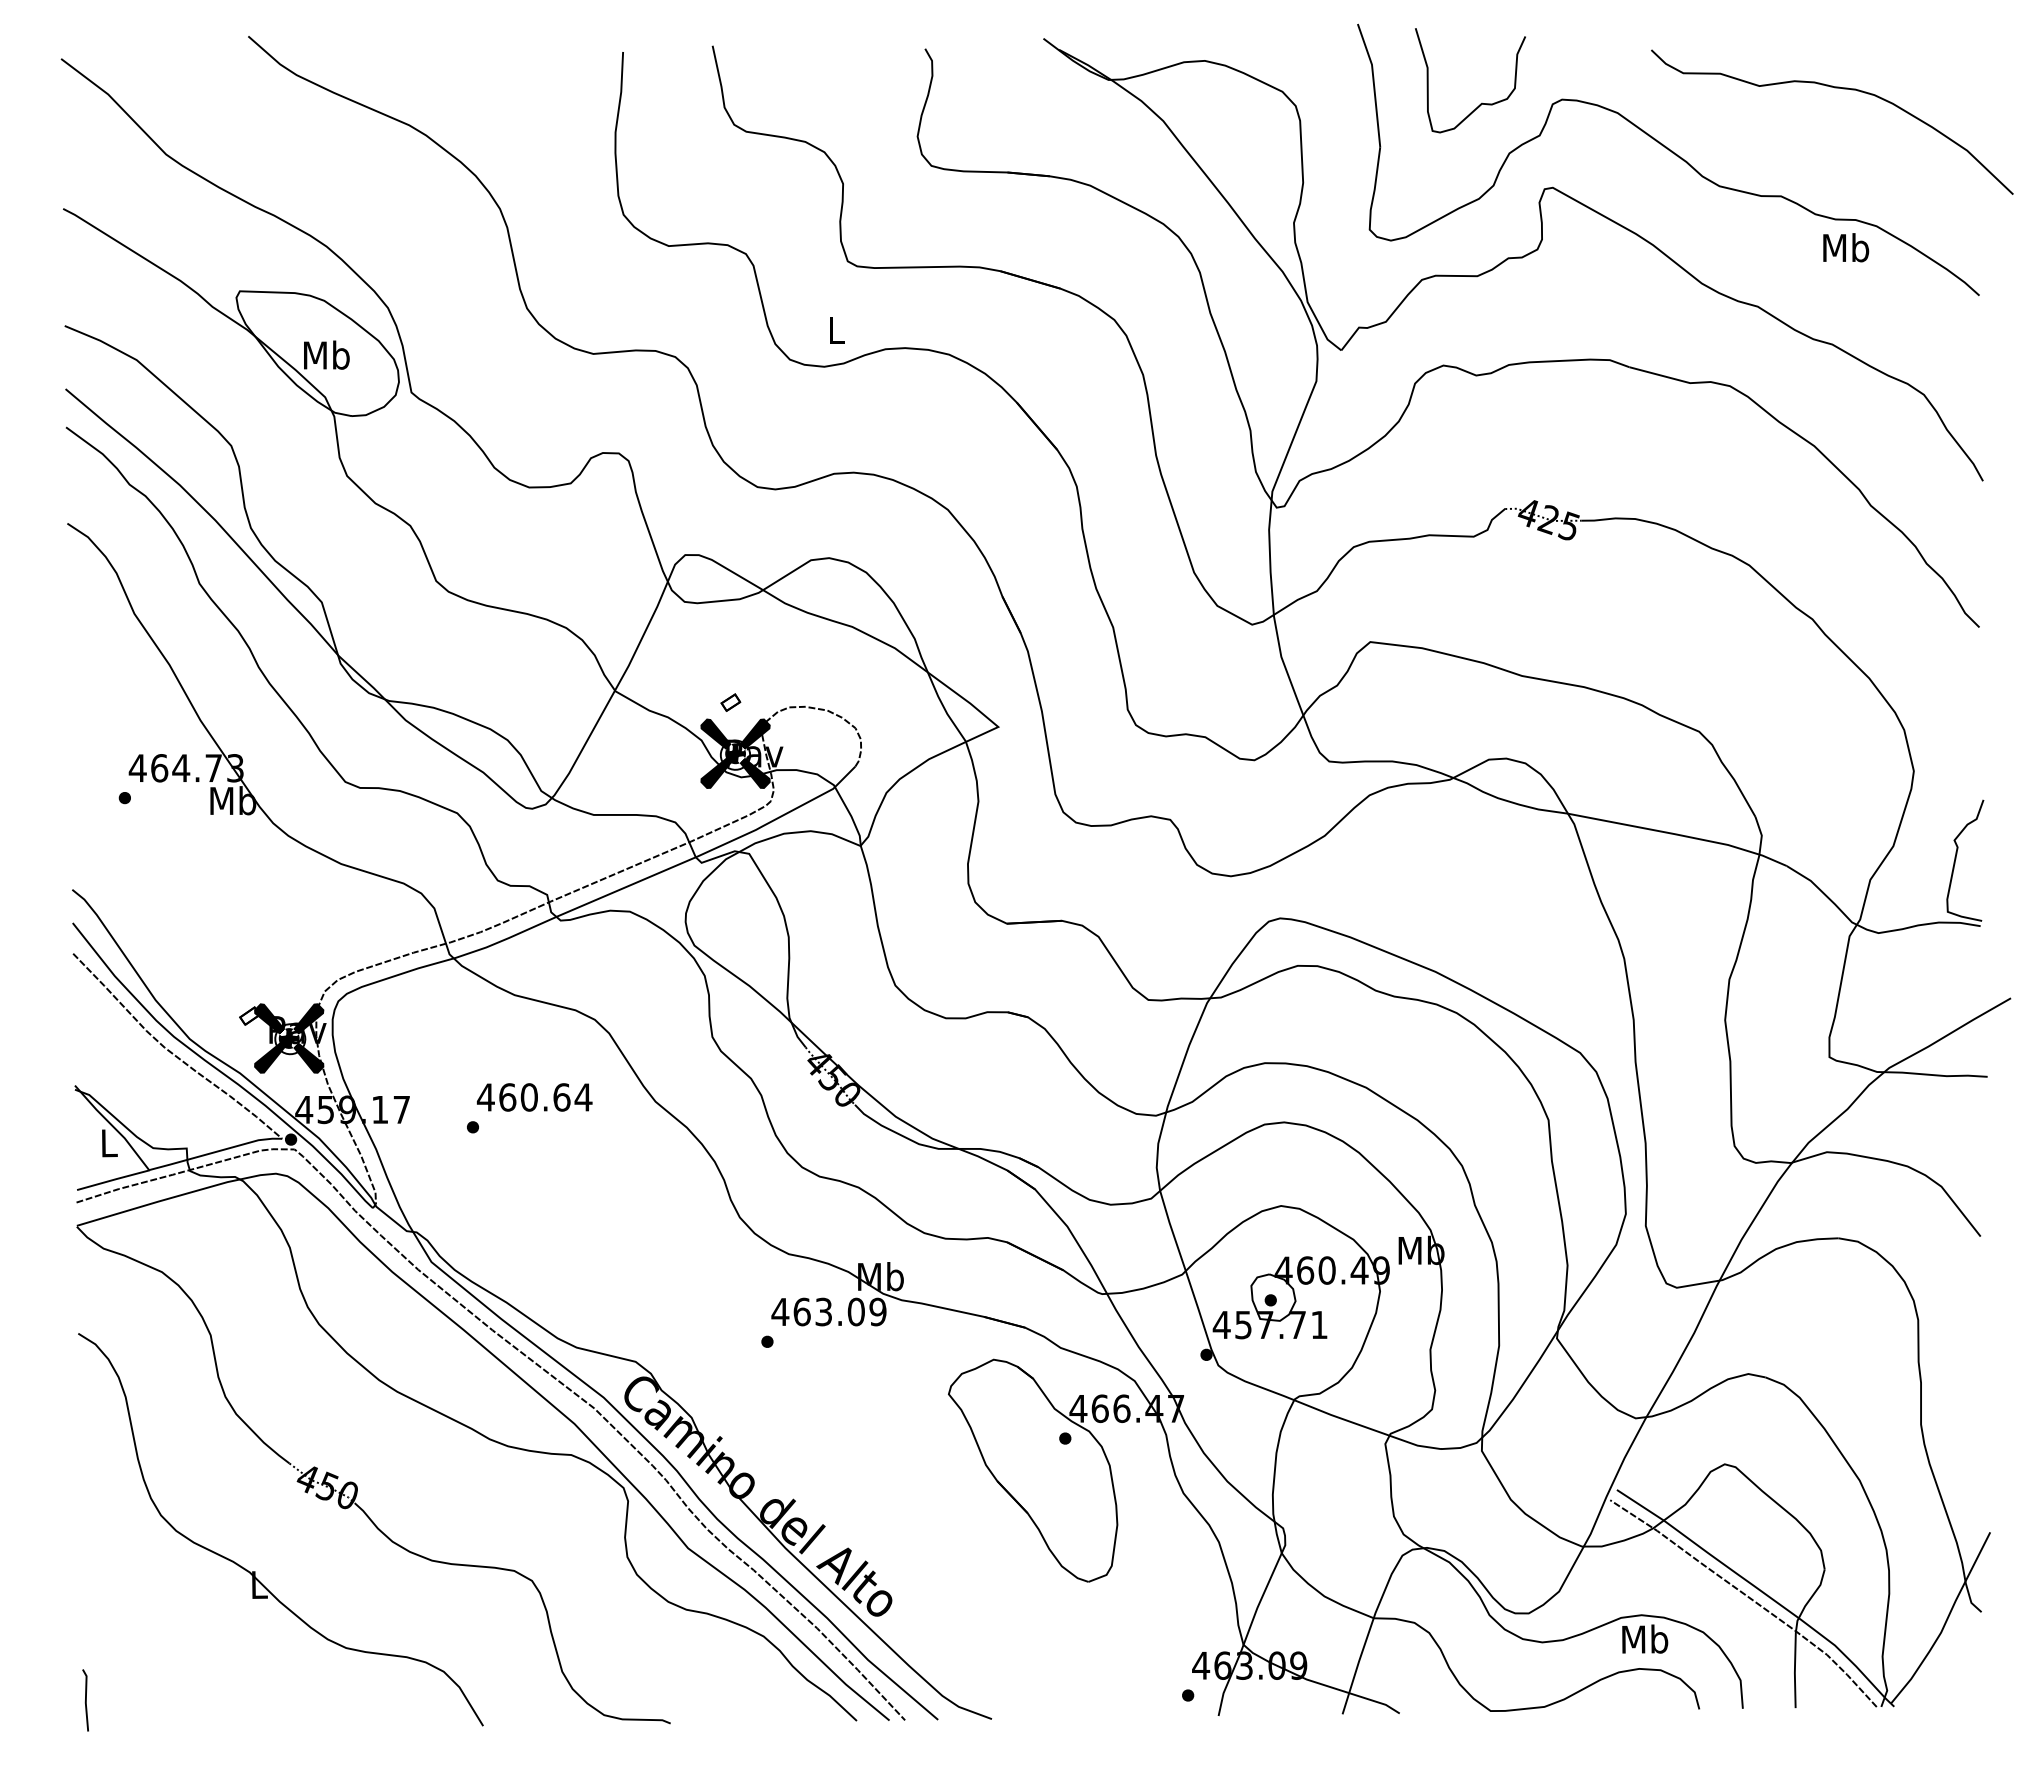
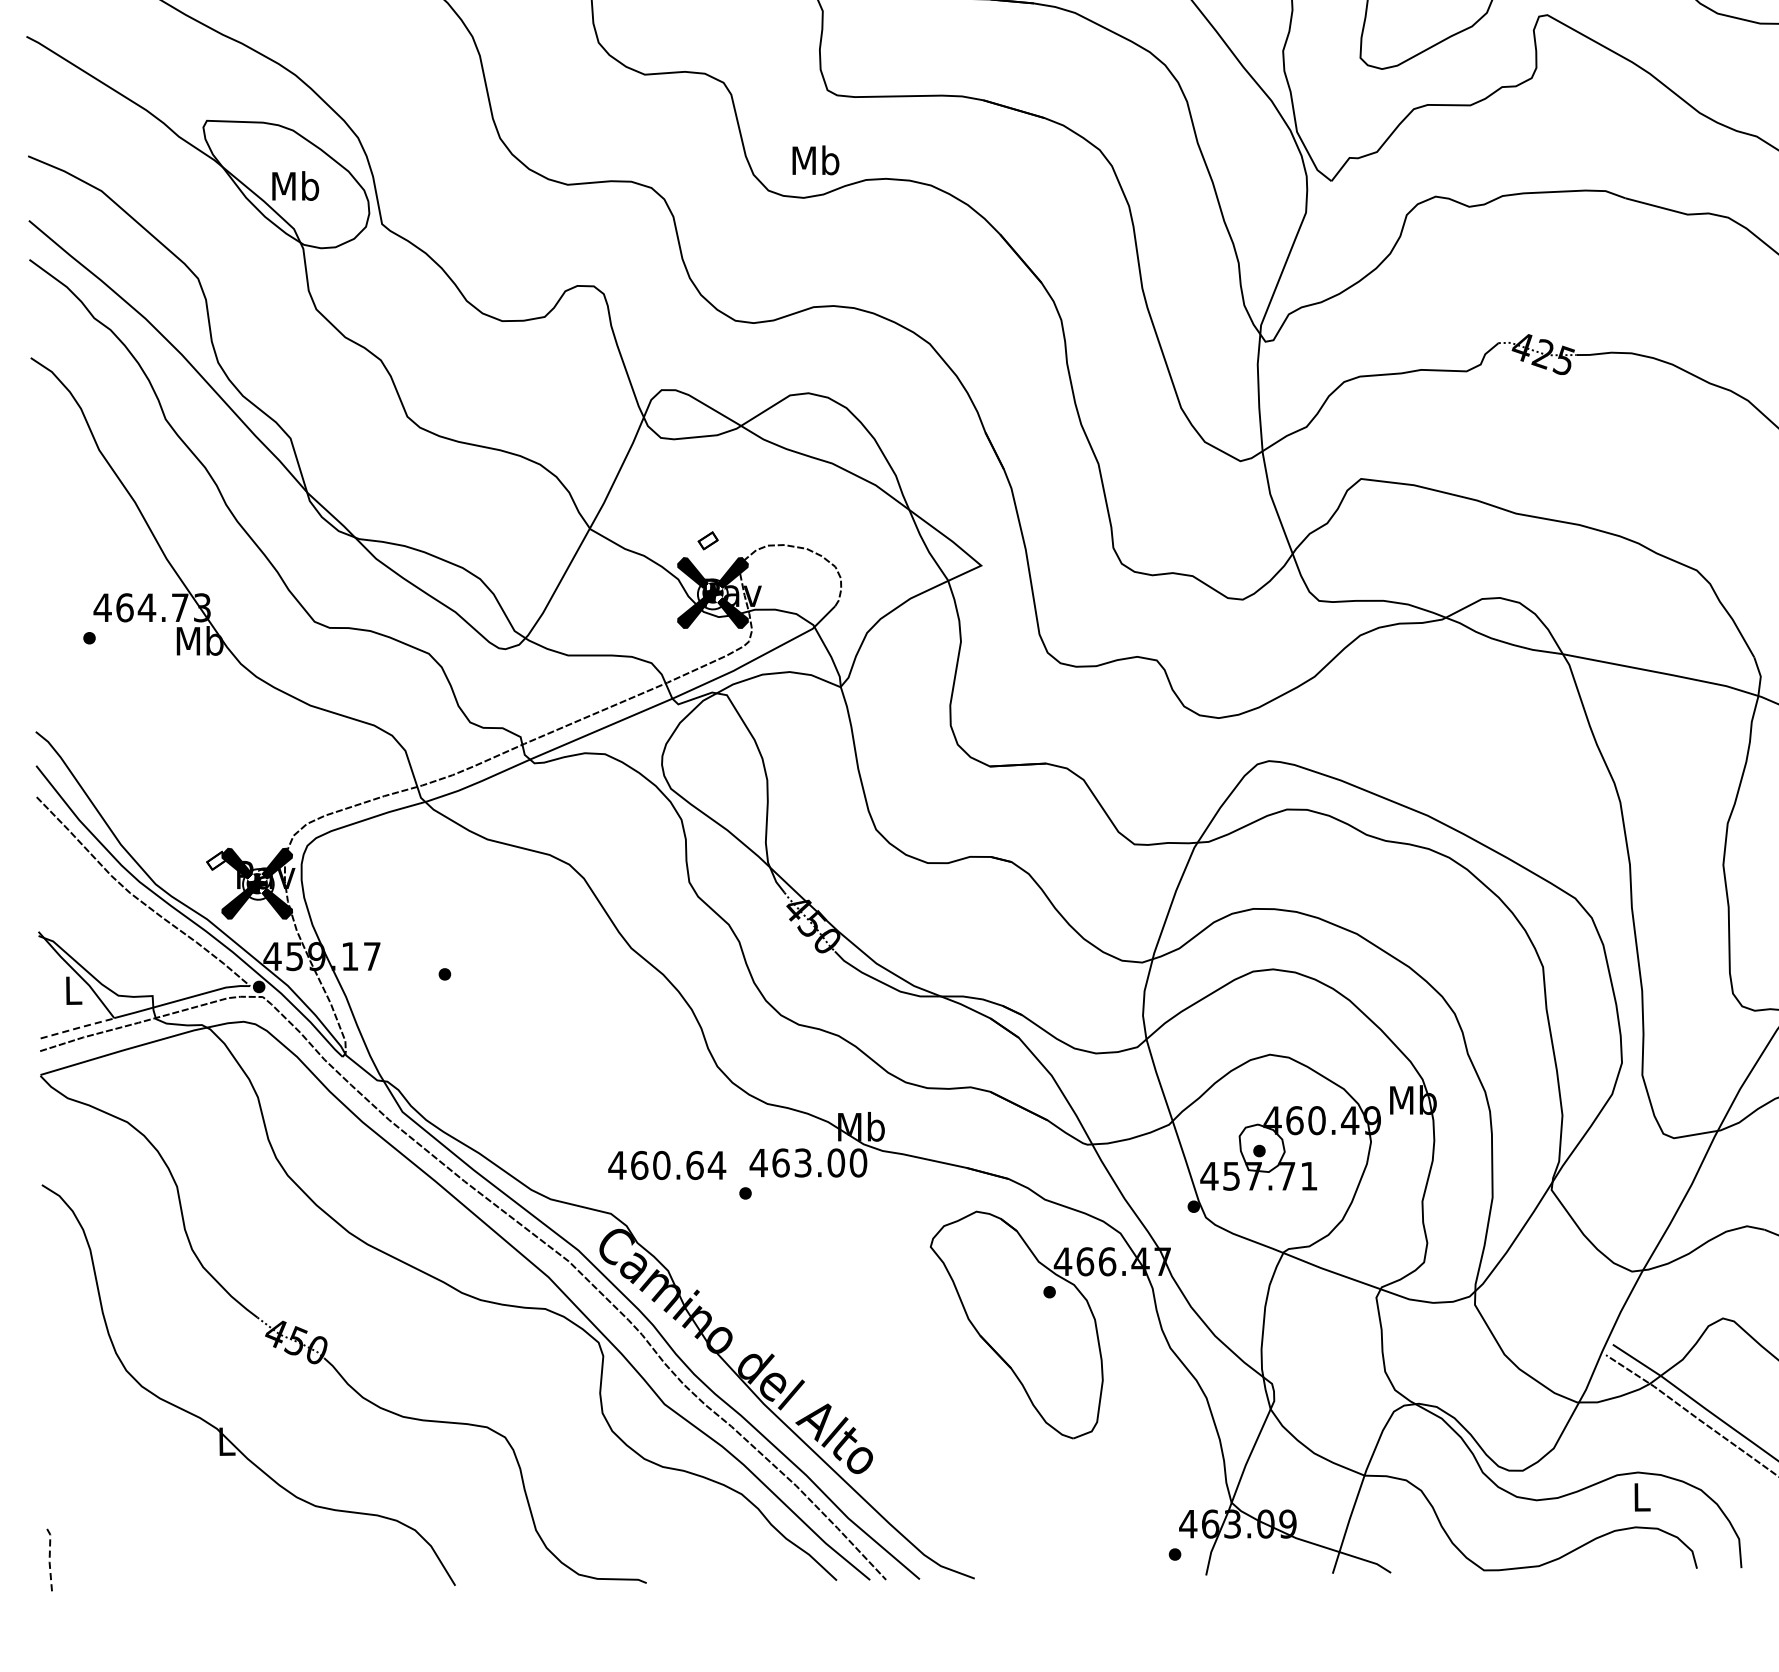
text: (836, 329) -> (816, 159), L -> Mb
text: (534, 1097) -> (666, 1165), moved
line: (113, 1179) -> (77, 1027), solid -> dashed
text: (877, 1312) -> (857, 1163), 463.09 -> 463.00
text: (1645, 1638) -> (1642, 1496), Mb -> L
line: (85, 1699) -> (49, 1558), solid -> dashed

